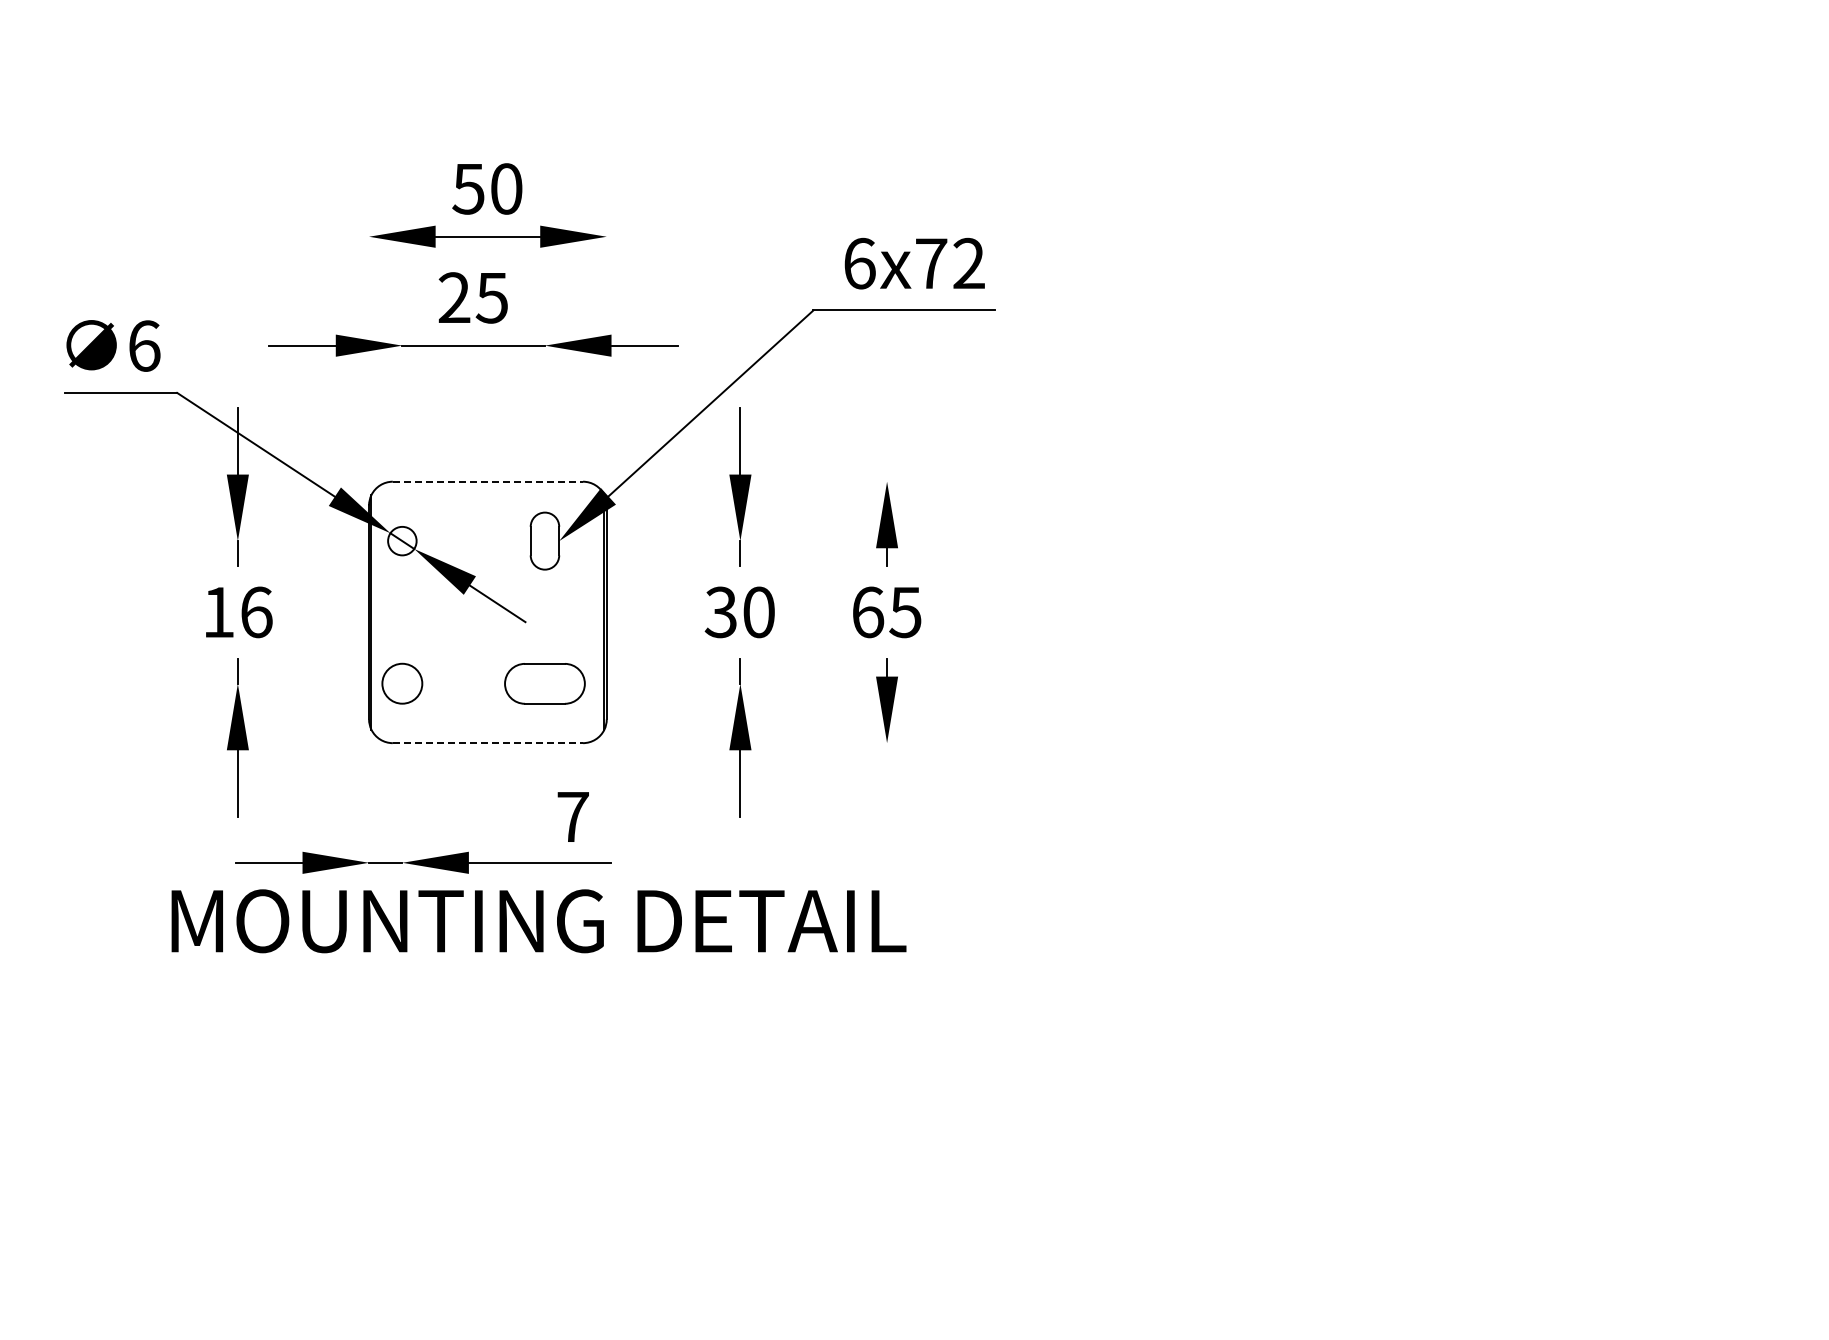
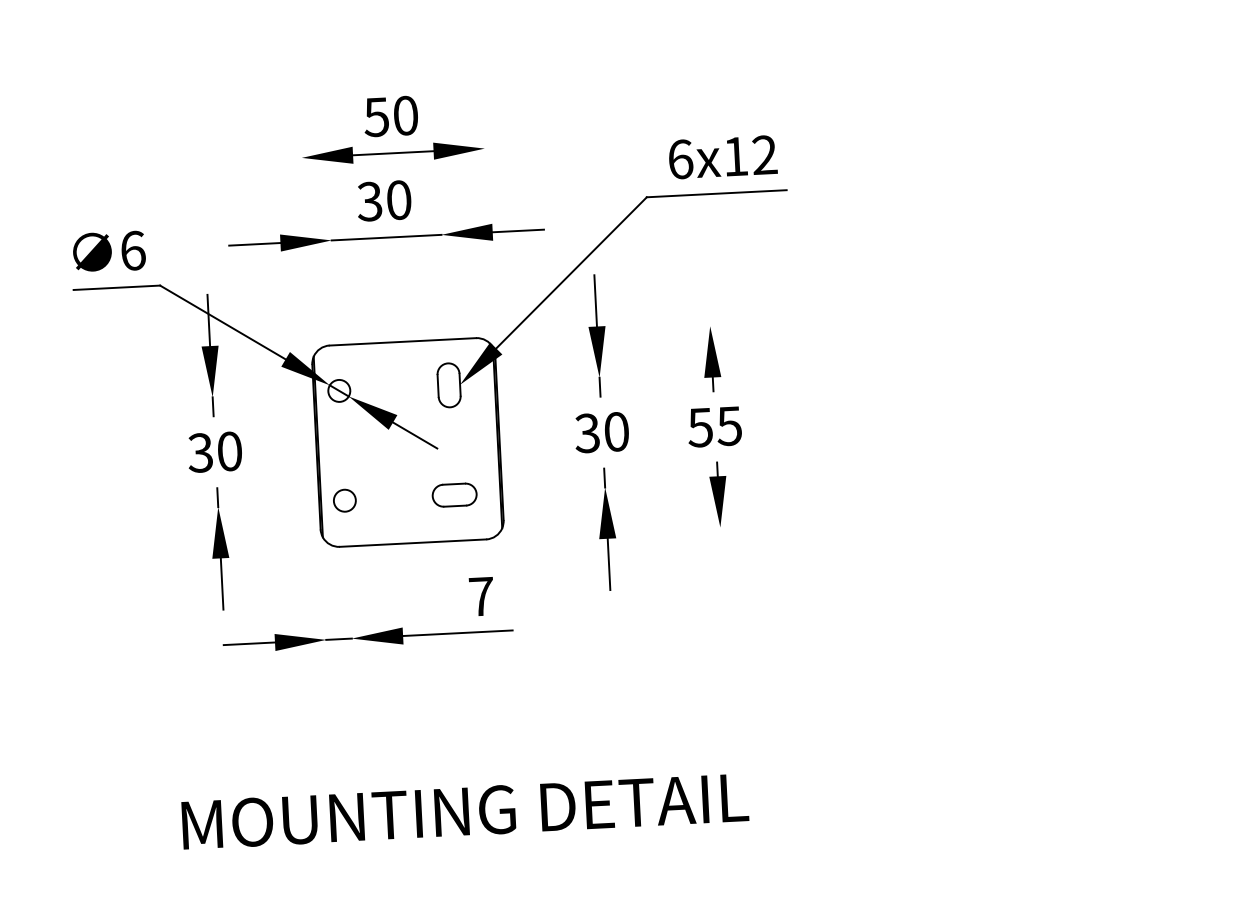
text: (931, 263) -> (735, 156), 72 -> 12
text: (473, 297) -> (384, 200), 25 -> 30
line: (488, 481) -> (403, 341), dashed -> solid
text: (237, 612) -> (215, 452), 16 -> 30
text: (867, 612) -> (700, 427), 65 -> 55
circle: (402, 683) -> (344, 500), size x0.71
part: (544, 683) -> (454, 494), size x0.71
line: (488, 743) -> (413, 543), dashed -> solid
text: (538, 921) -> (464, 811), moved

